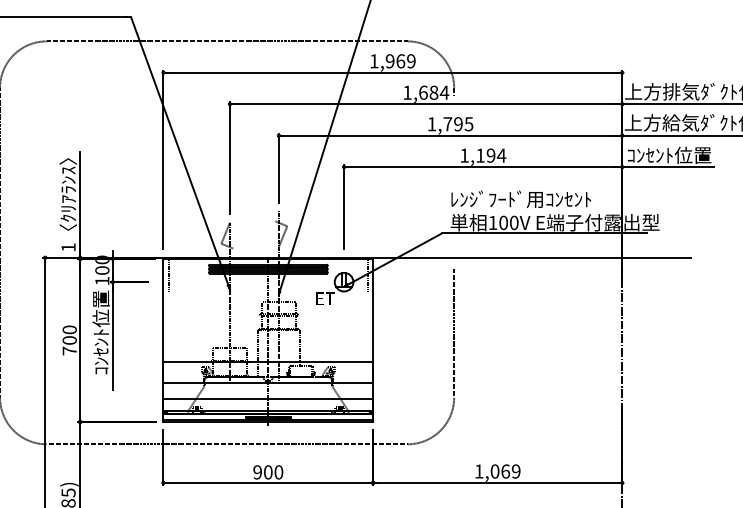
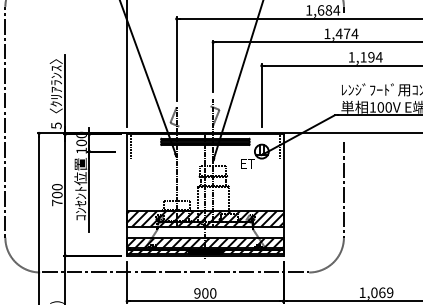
text: (458, 124) -> (347, 34), 1,795 -> 1,474
text: (68, 247) -> (56, 125), 1 -> 5
hatch: (267, 371) -> (204, 218), added
hatch: (267, 408) -> (204, 245), added

